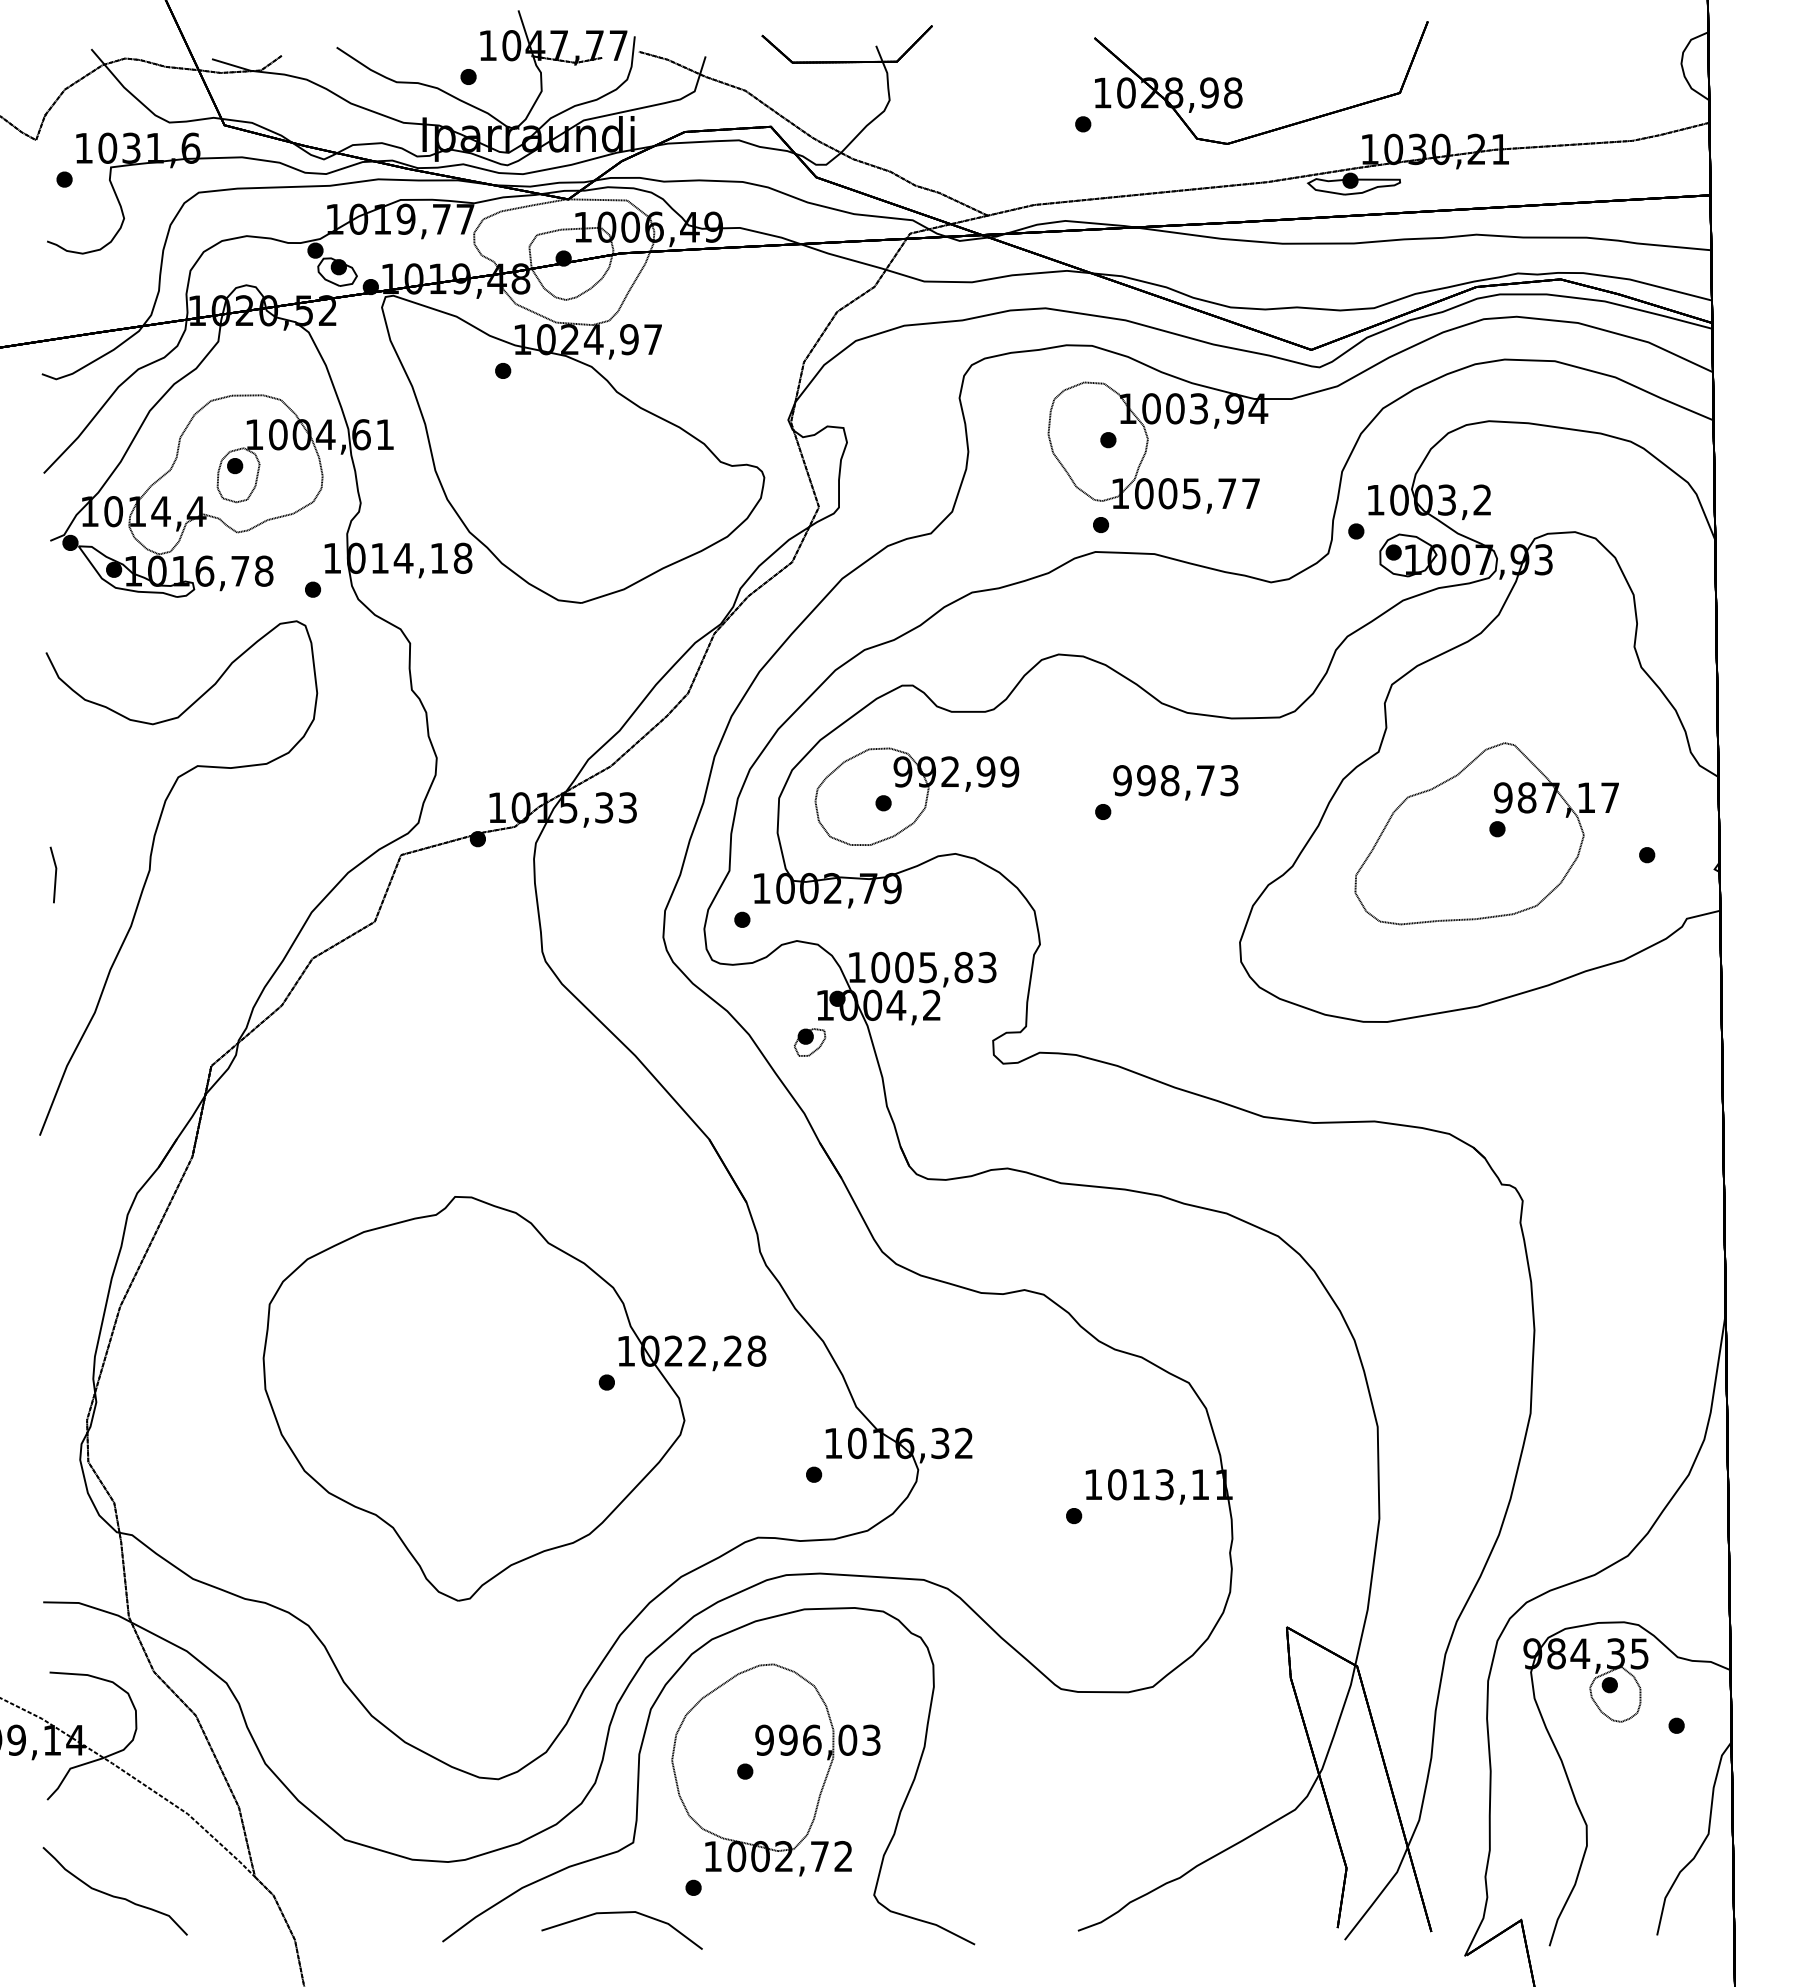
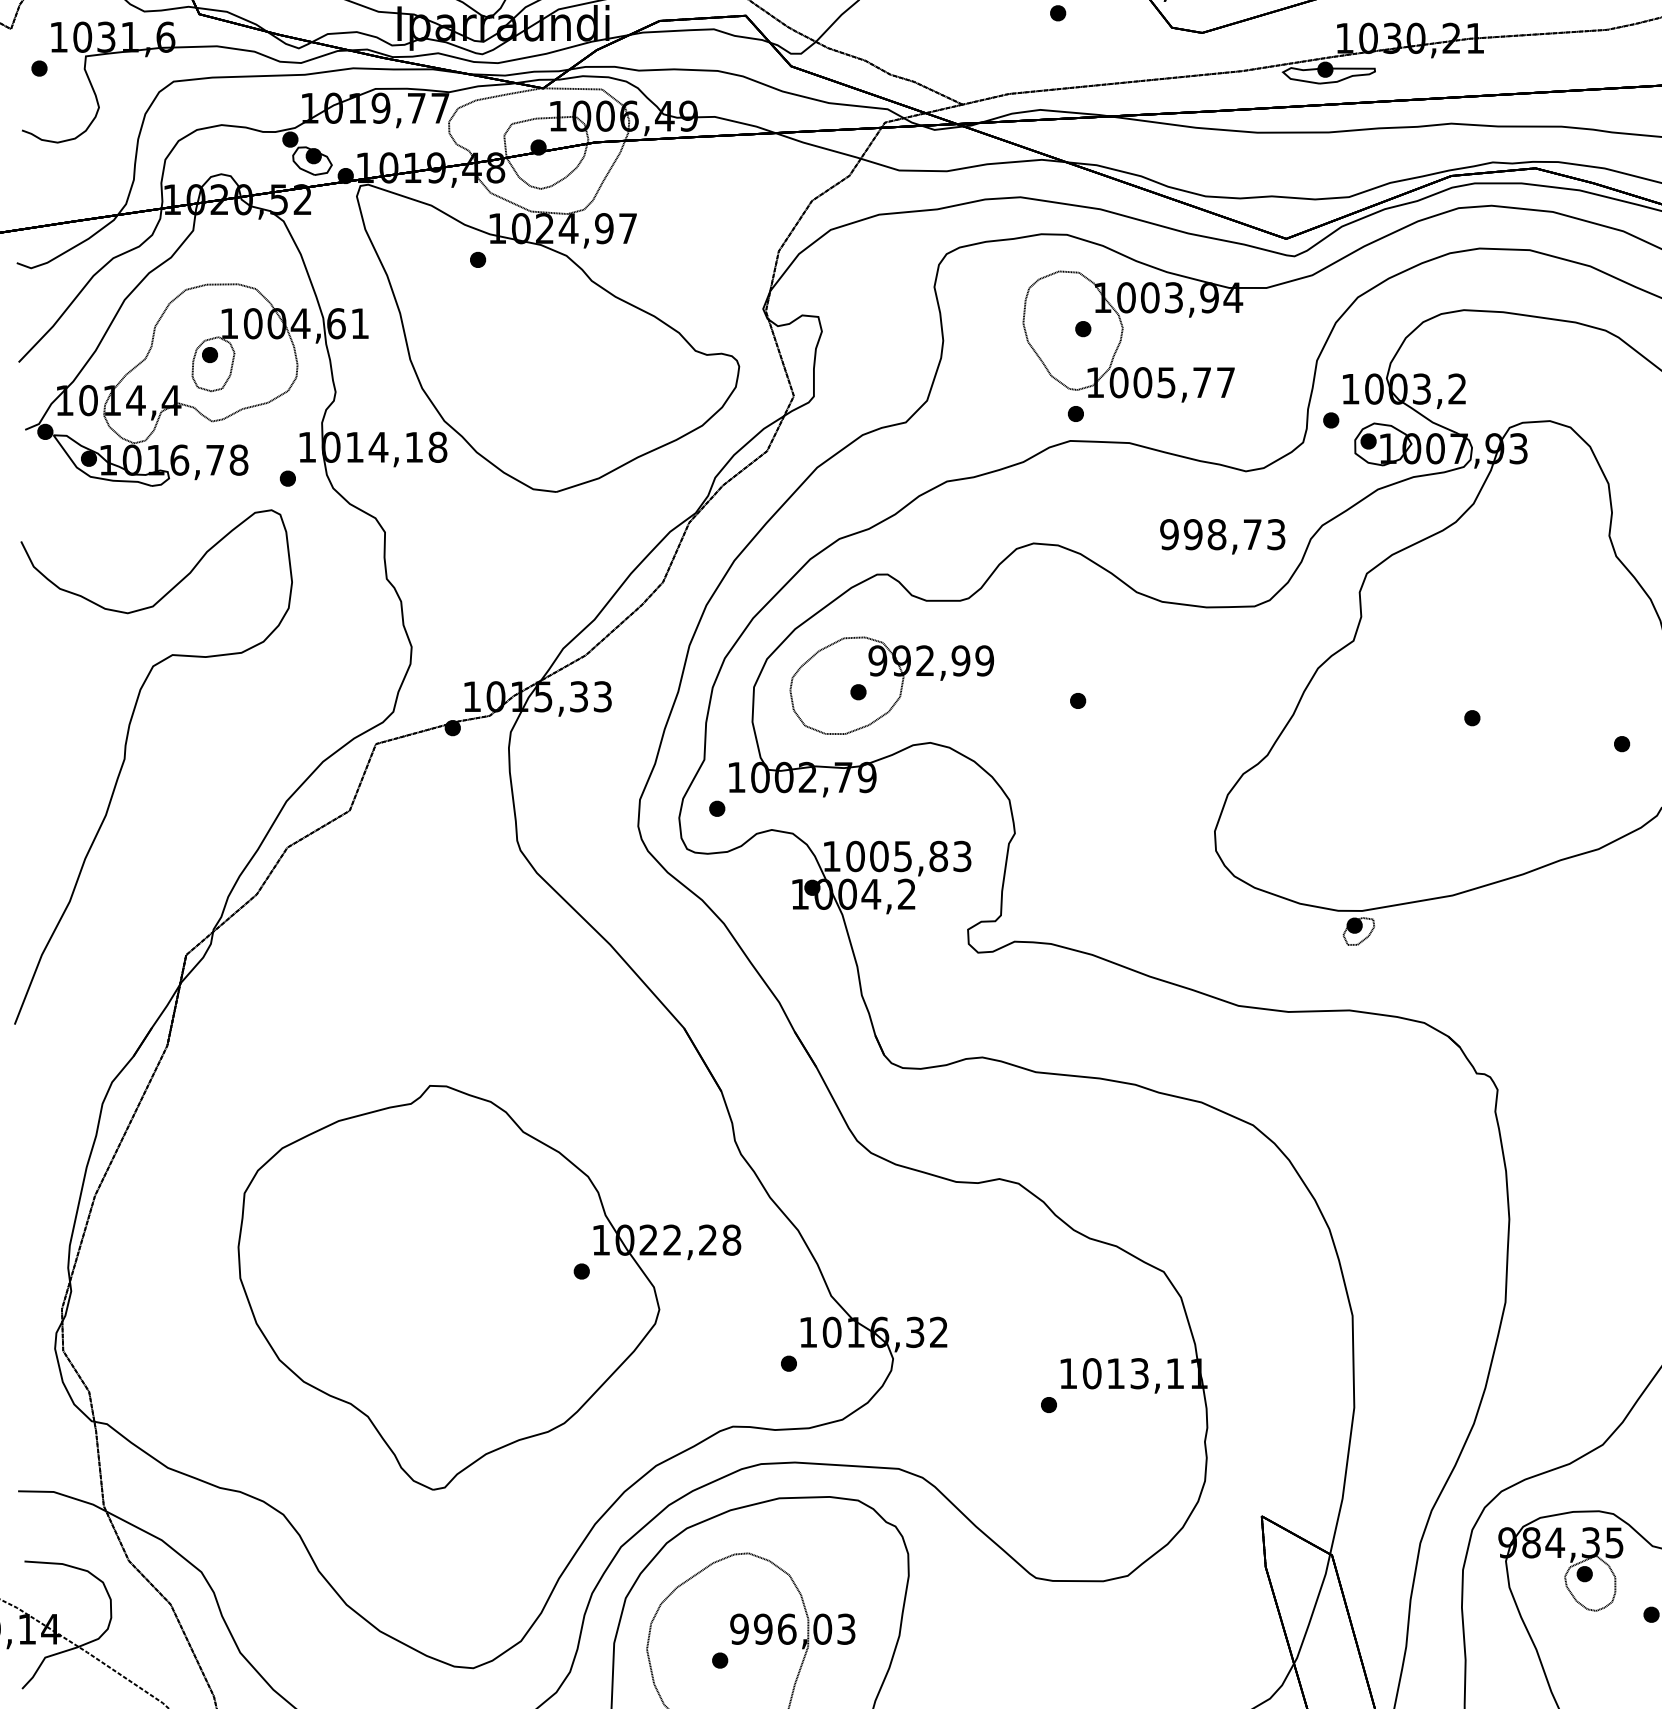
text: (1175, 782) -> (1222, 536), moved
part: (1486, 833) -> (1461, 722), removed
line: (54, 875) -> (29, 764), removed
part: (809, 1042) -> (1358, 931), moved

